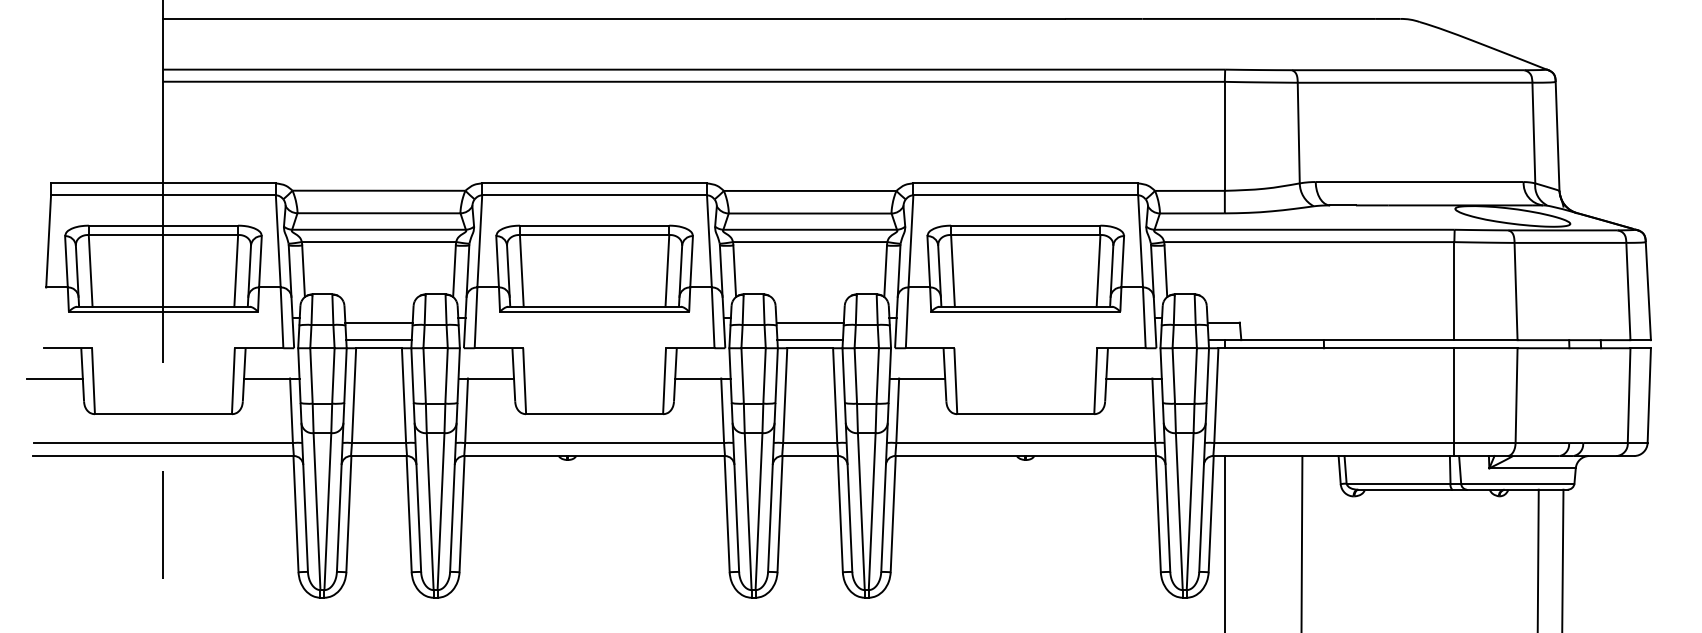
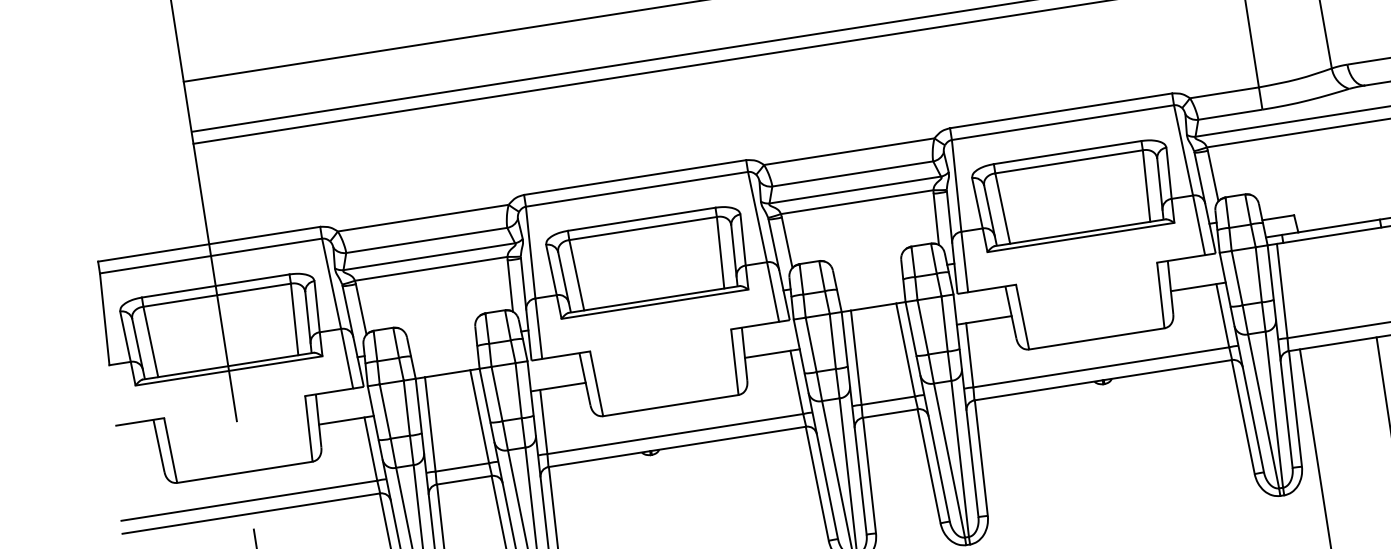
line: (378, 322) -> (443, 348), removed
line: (809, 322) -> (868, 281), removed
line: (378, 340) -> (445, 366), removed
line: (809, 340) -> (871, 299), removed
line: (54, 378) -> (131, 453), removed

